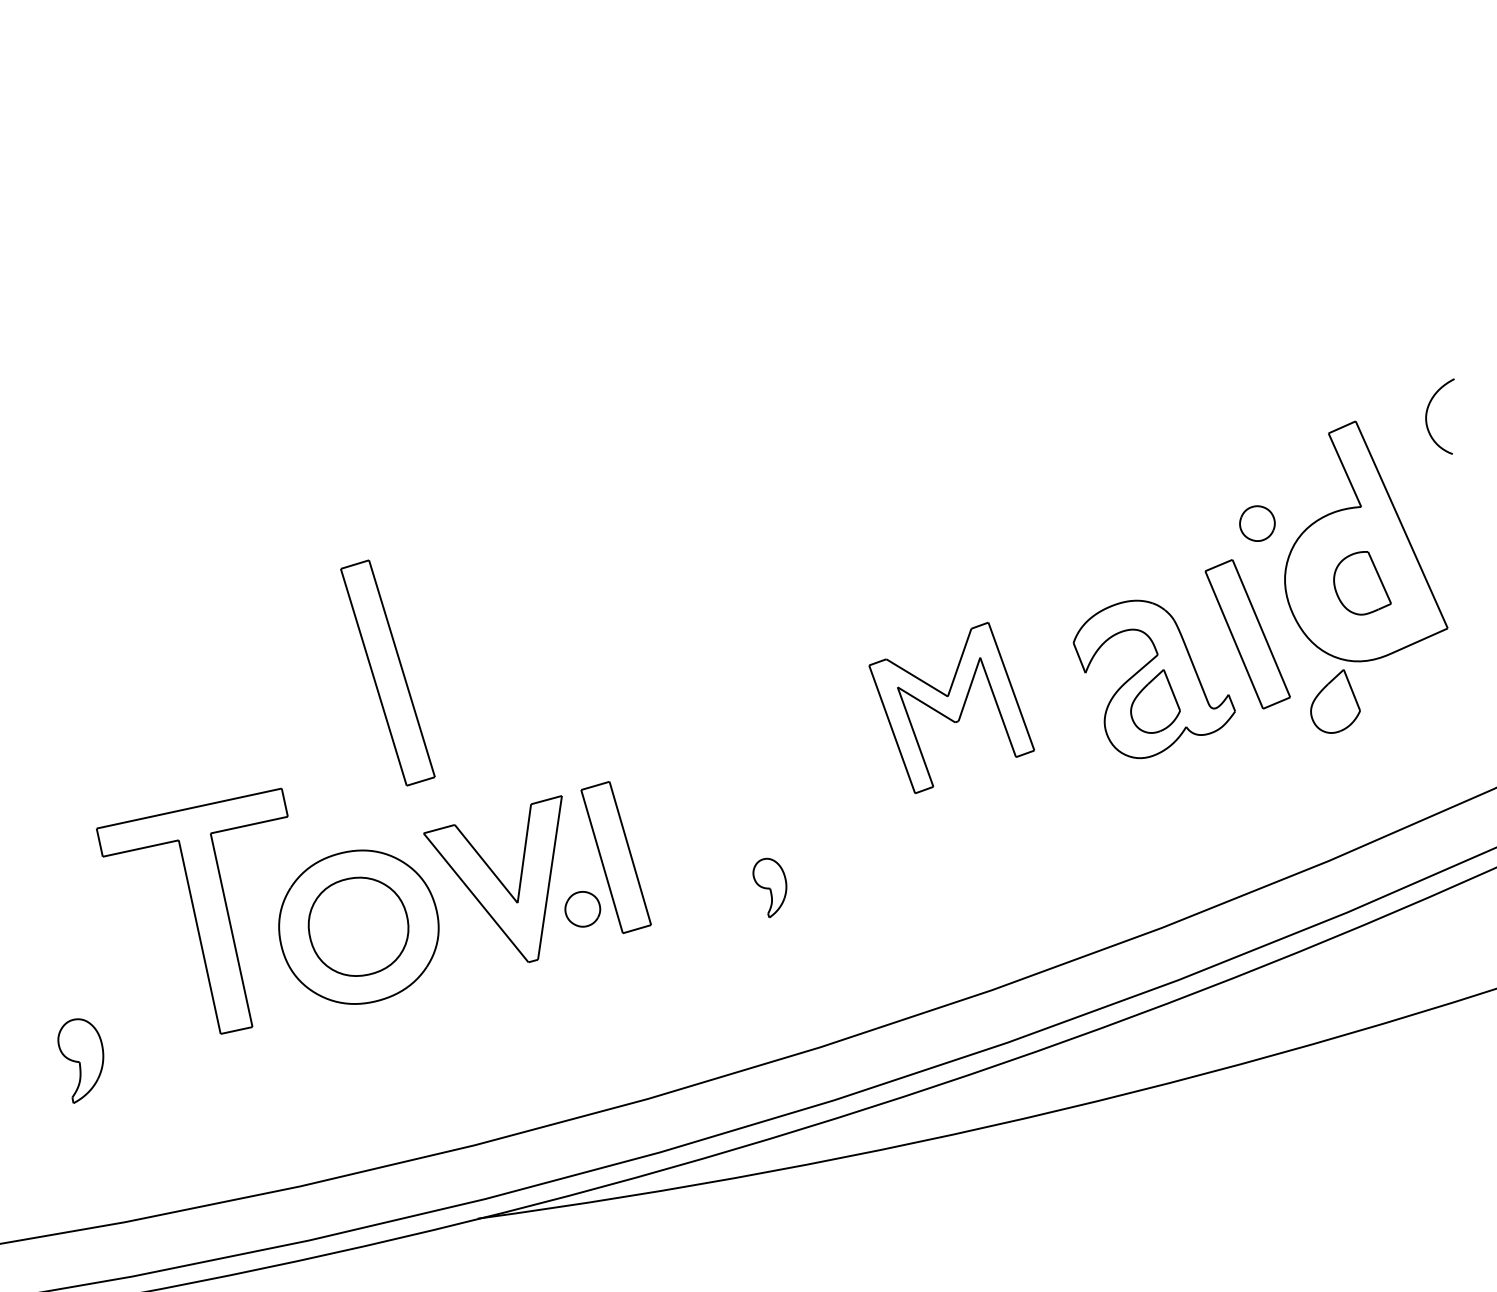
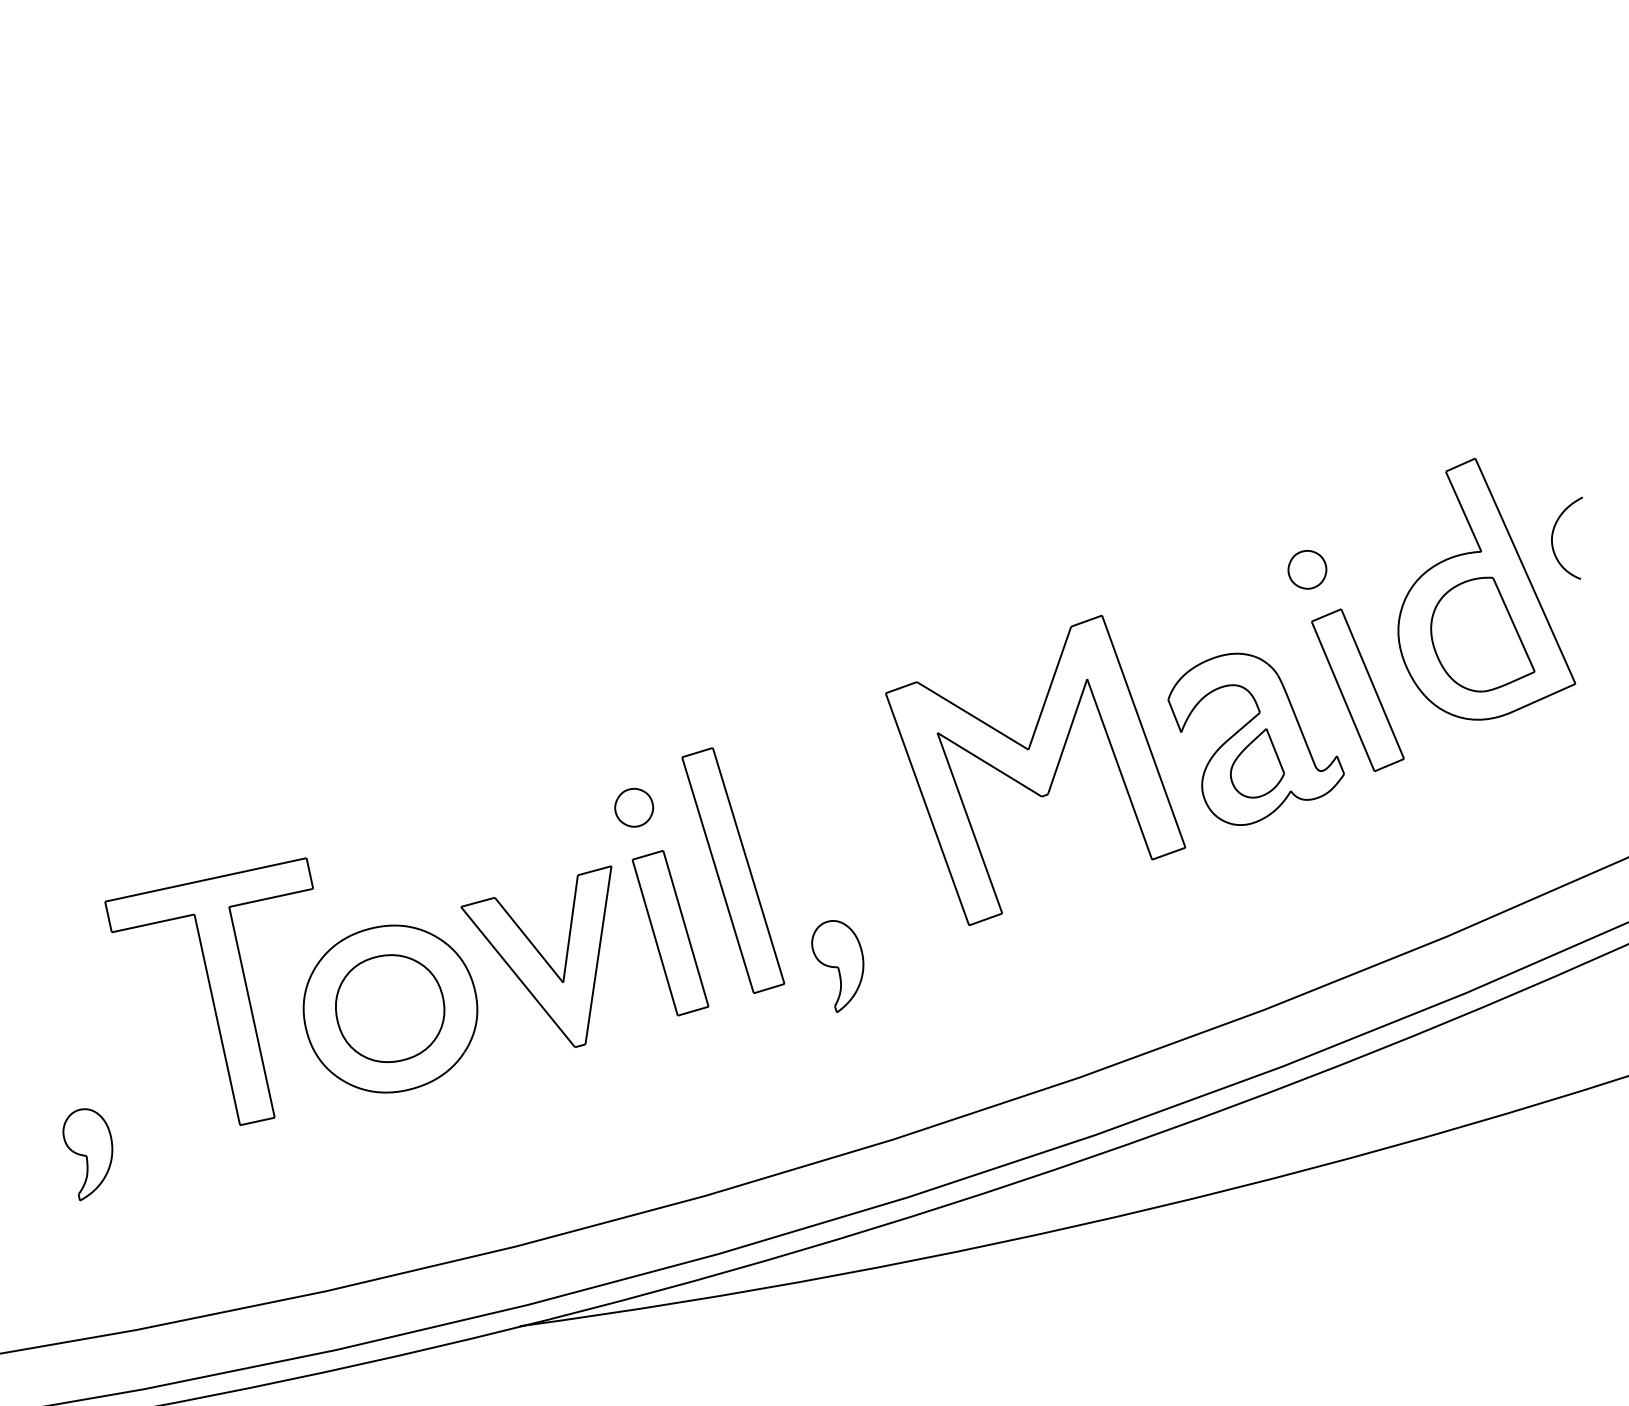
curve: (1427, 415) -> (1553, 537), moved
part: (1257, 523) -> (1307, 569), moved
part: (1362, 583) -> (1482, 634), size x1.67
part: (387, 672) -> (732, 870), moved
part: (1335, 701) -> (1453, 763), removed
part: (951, 707) -> (1035, 769), size x1.67
part: (769, 887) -> (837, 965), size x1.43
part: (582, 909) -> (633, 808), moved

